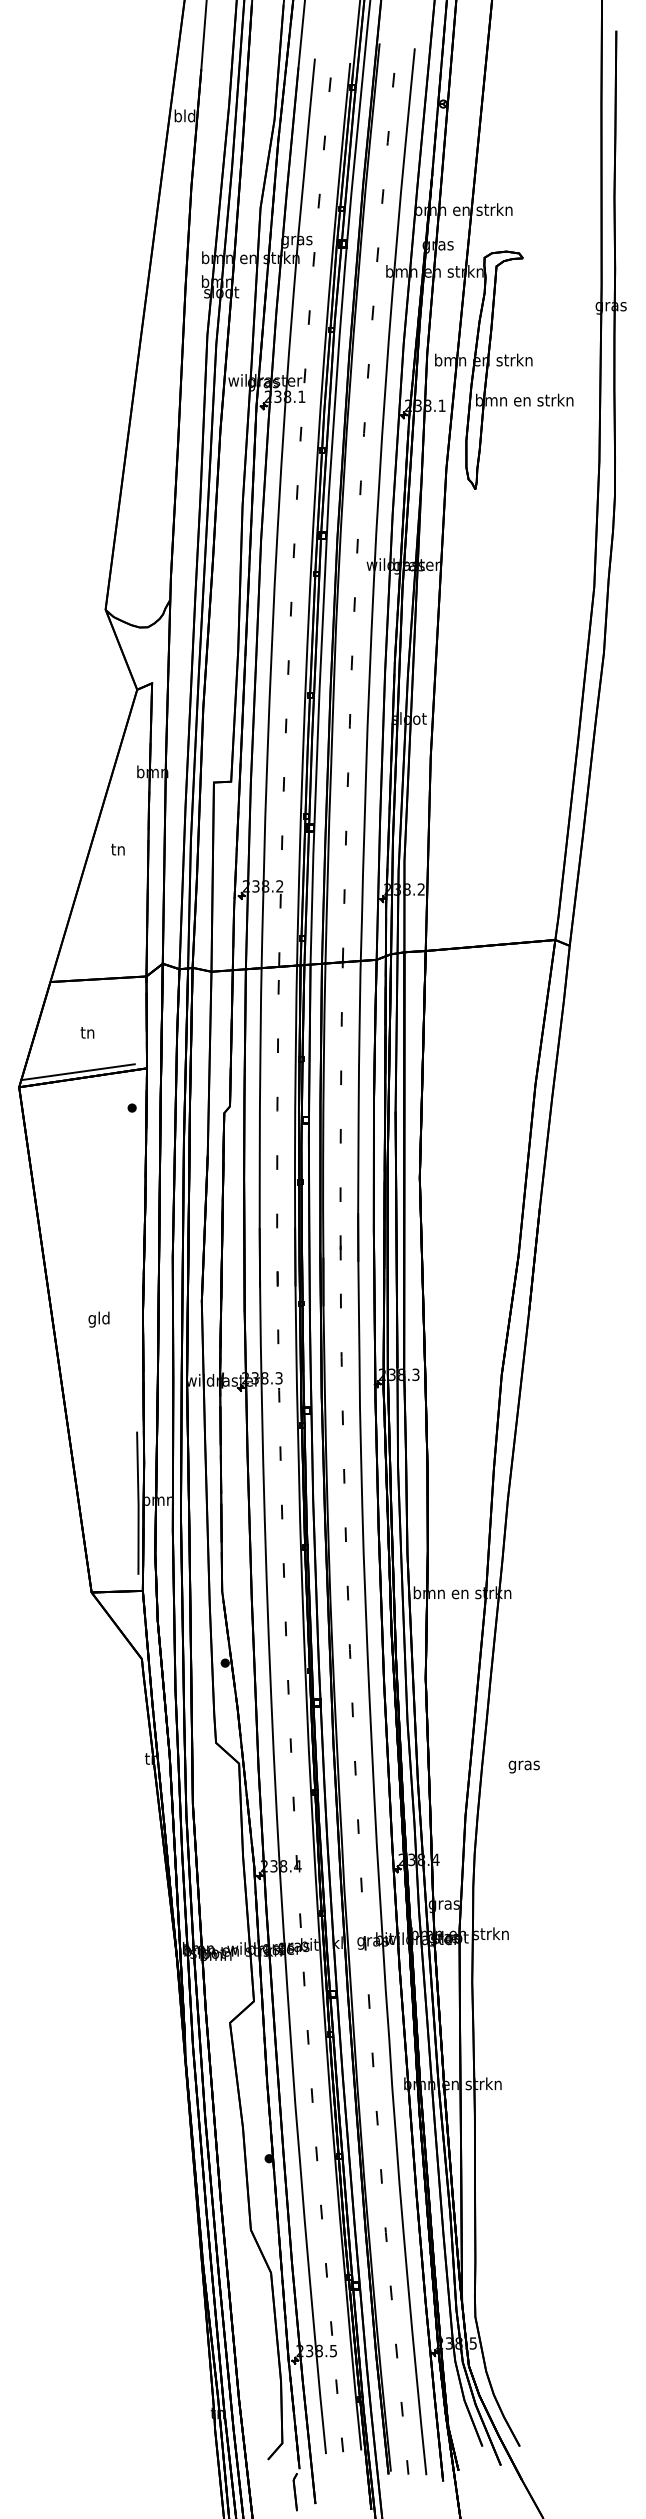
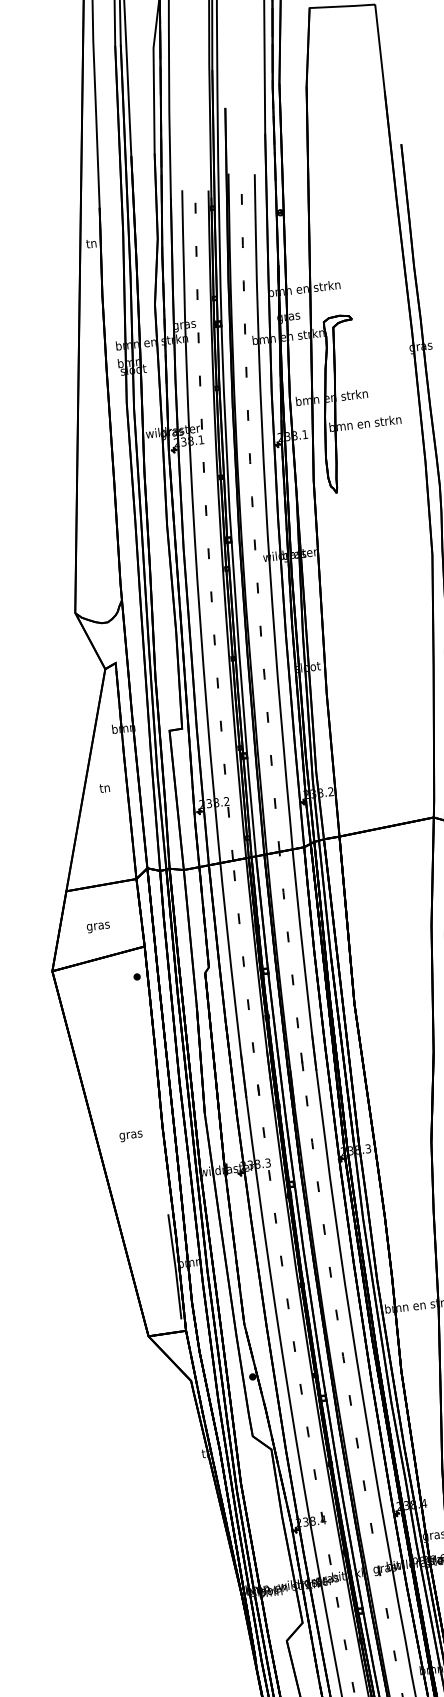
text: (184, 115) -> (91, 243), bld -> tn
text: (87, 1034) -> (98, 926), tn -> gras
line: (77, 1072) -> (93, 955), removed
text: (98, 1319) -> (130, 1135), gld -> gras

